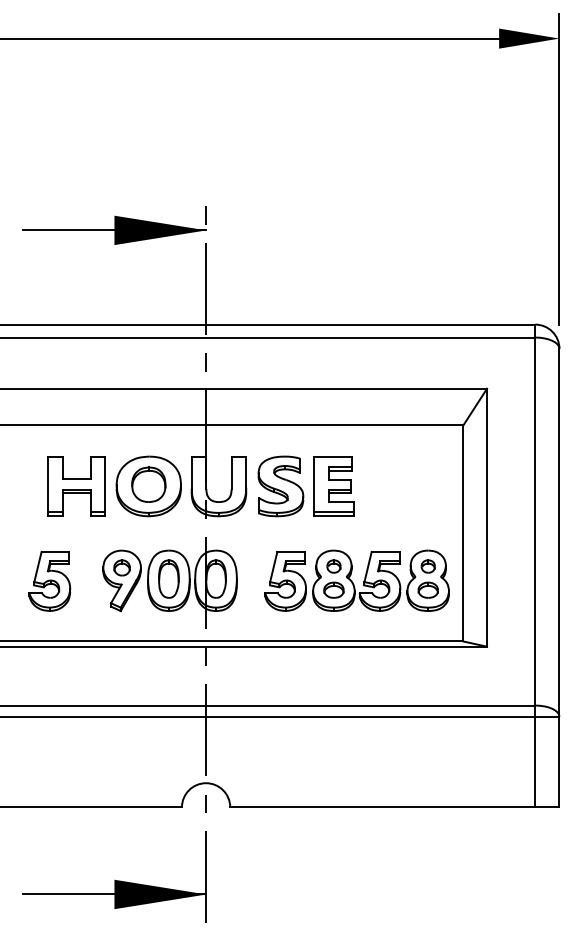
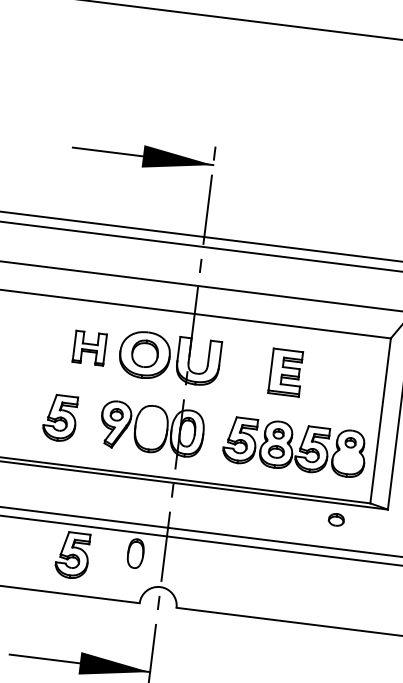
part: (76, 486) -> (89, 348), size x0.7
part: (280, 486) -> (245, 367), removed
part: (168, 578) -> (135, 553), moved
part: (427, 589) -> (335, 519), moved
part: (87, 756) -> (72, 555), added

